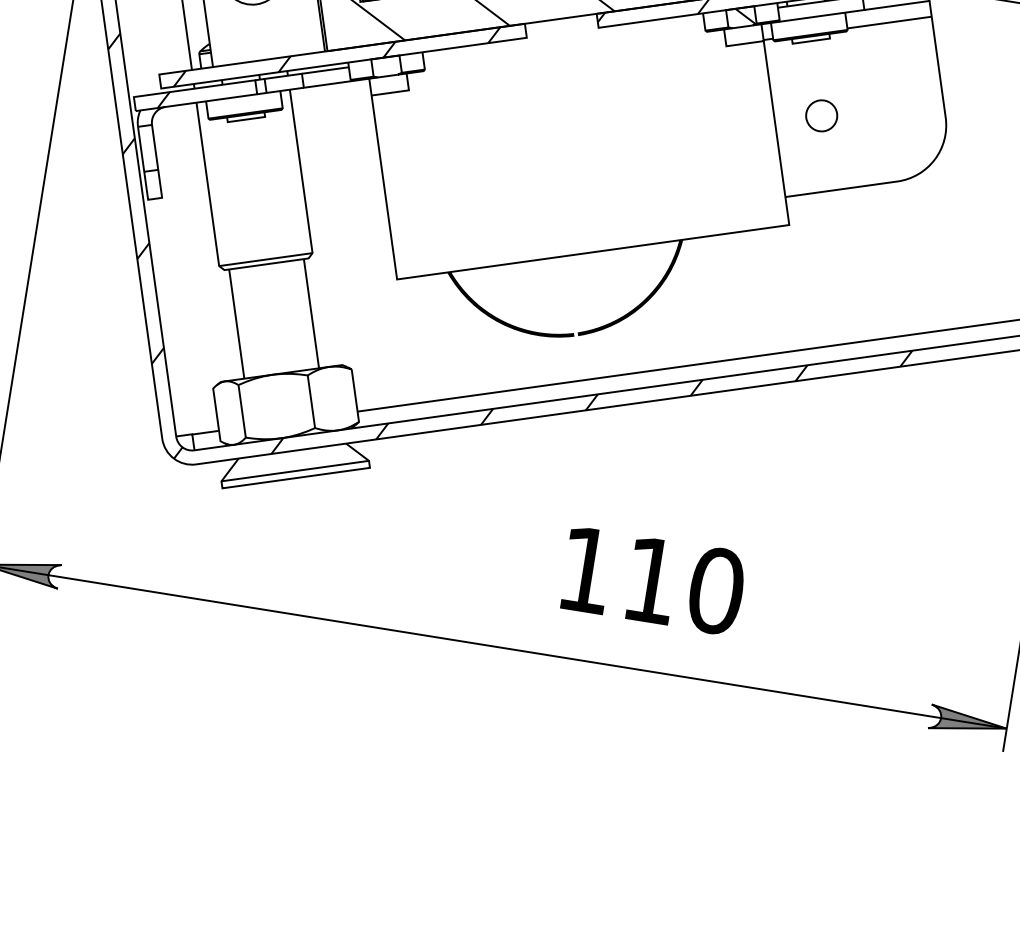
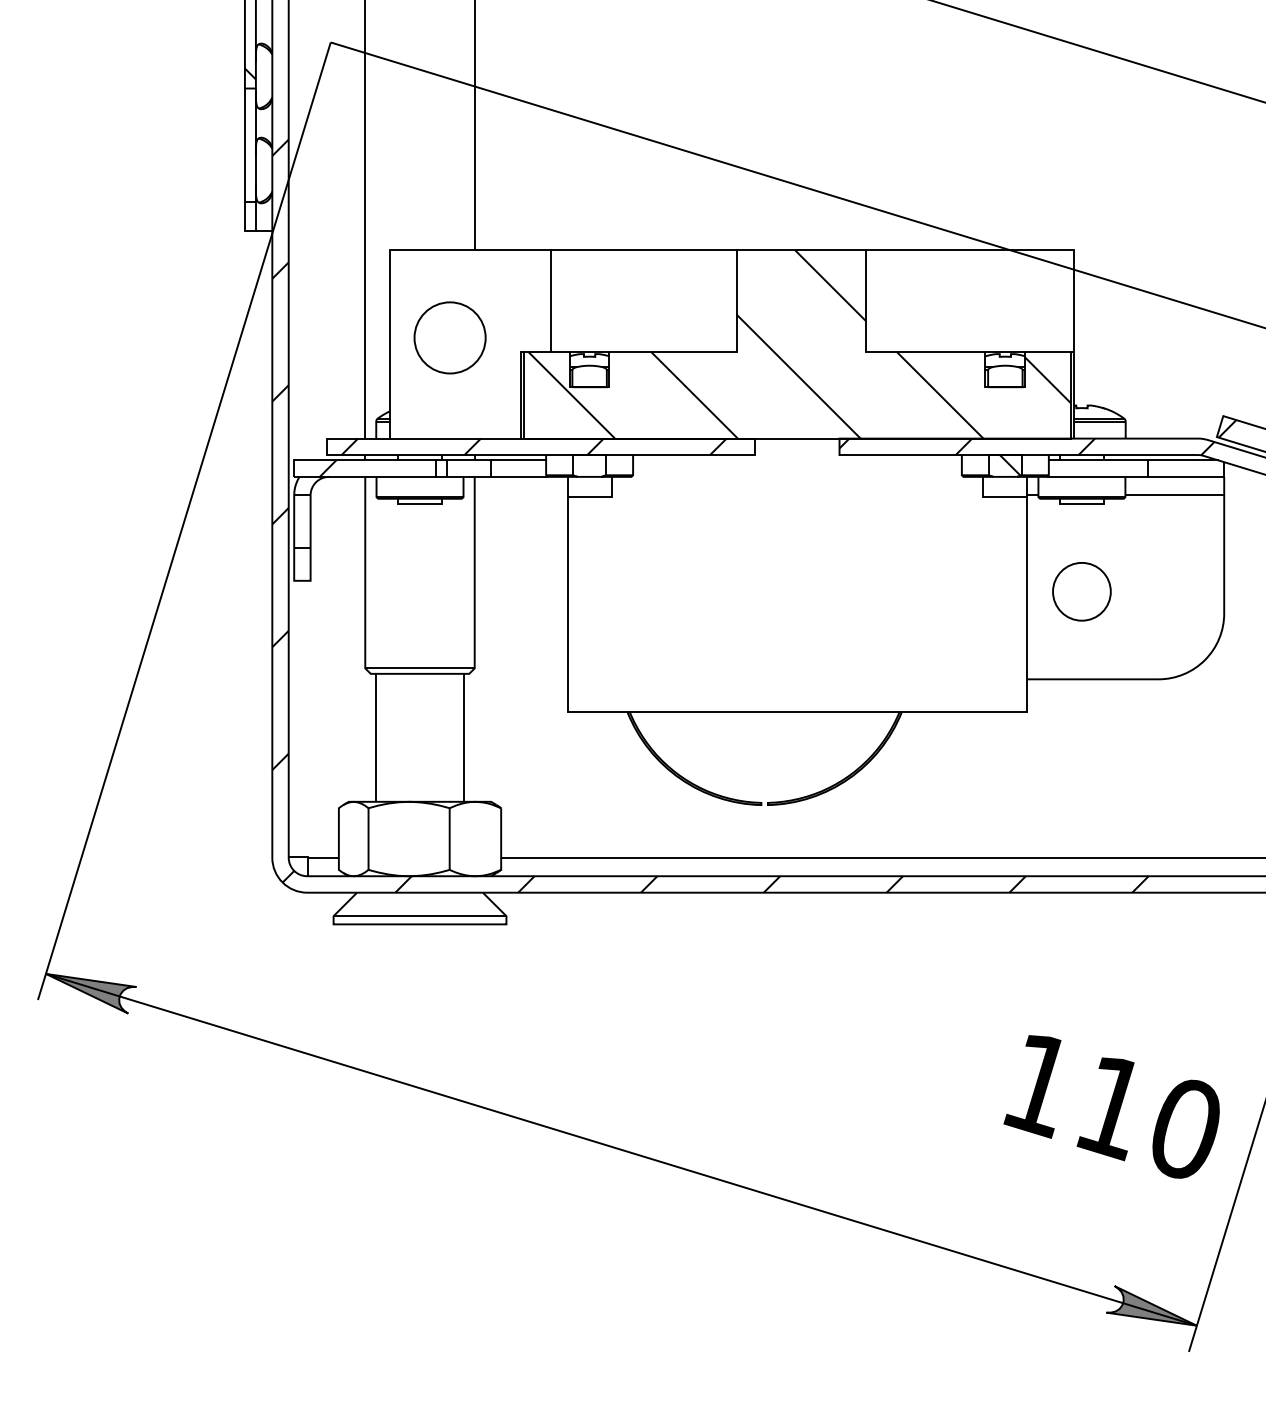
circle: (821, 115) -> (1081, 591), size x1.6
text: (650, 580) -> (1111, 1106), moved

